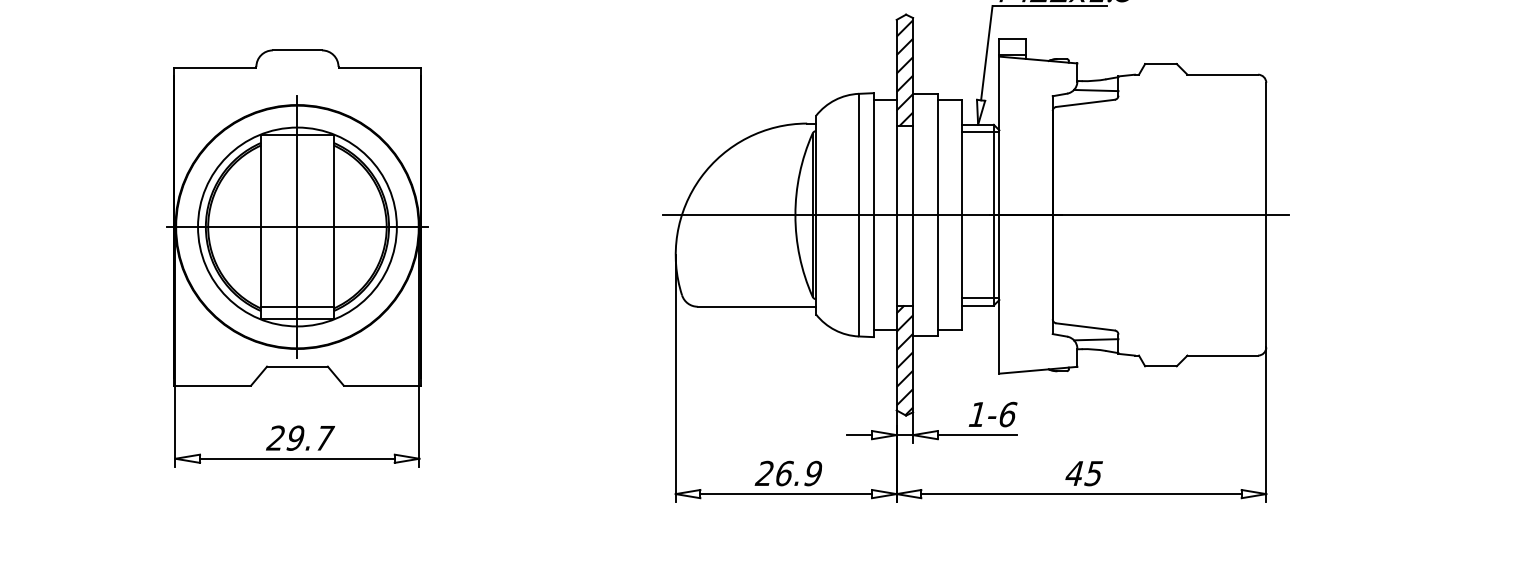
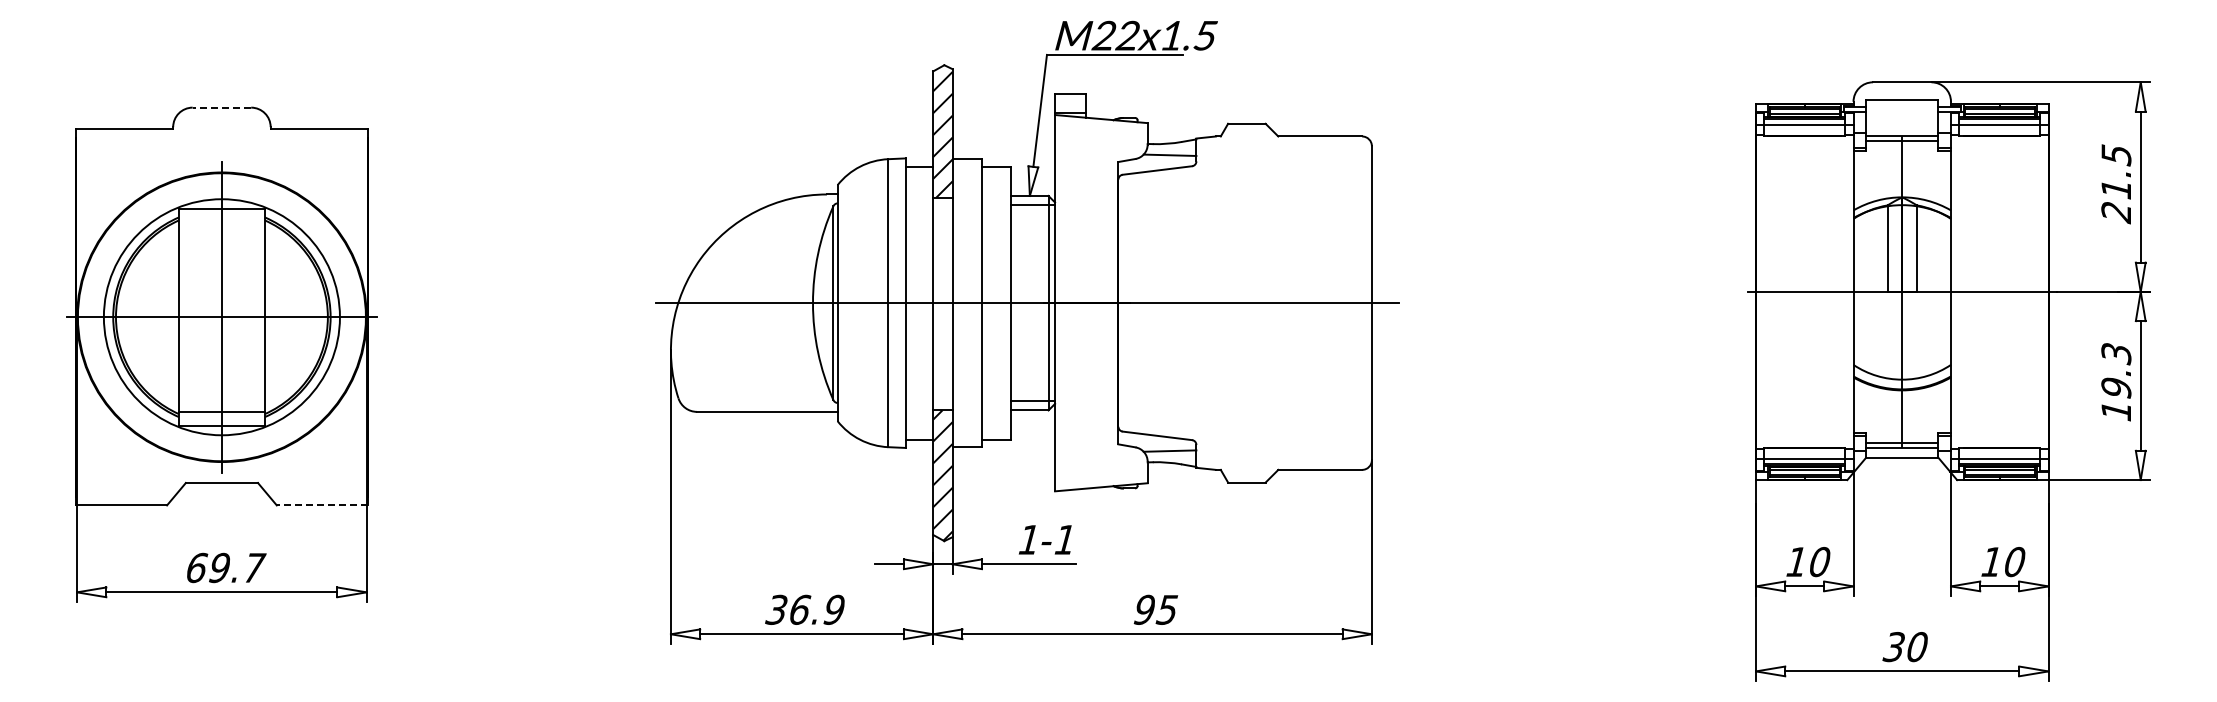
line: (297, 50) -> (221, 107), solid -> dashed
line: (382, 385) -> (322, 505), solid -> dashed
text: (1008, 414) -> (1065, 539), 1-6 -> 1-1
text: (276, 437) -> (196, 567), 29.7 -> 69.7
text: (763, 473) -> (775, 609), 26.9 -> 36.9
text: (1073, 473) -> (1143, 609), 45 -> 95

